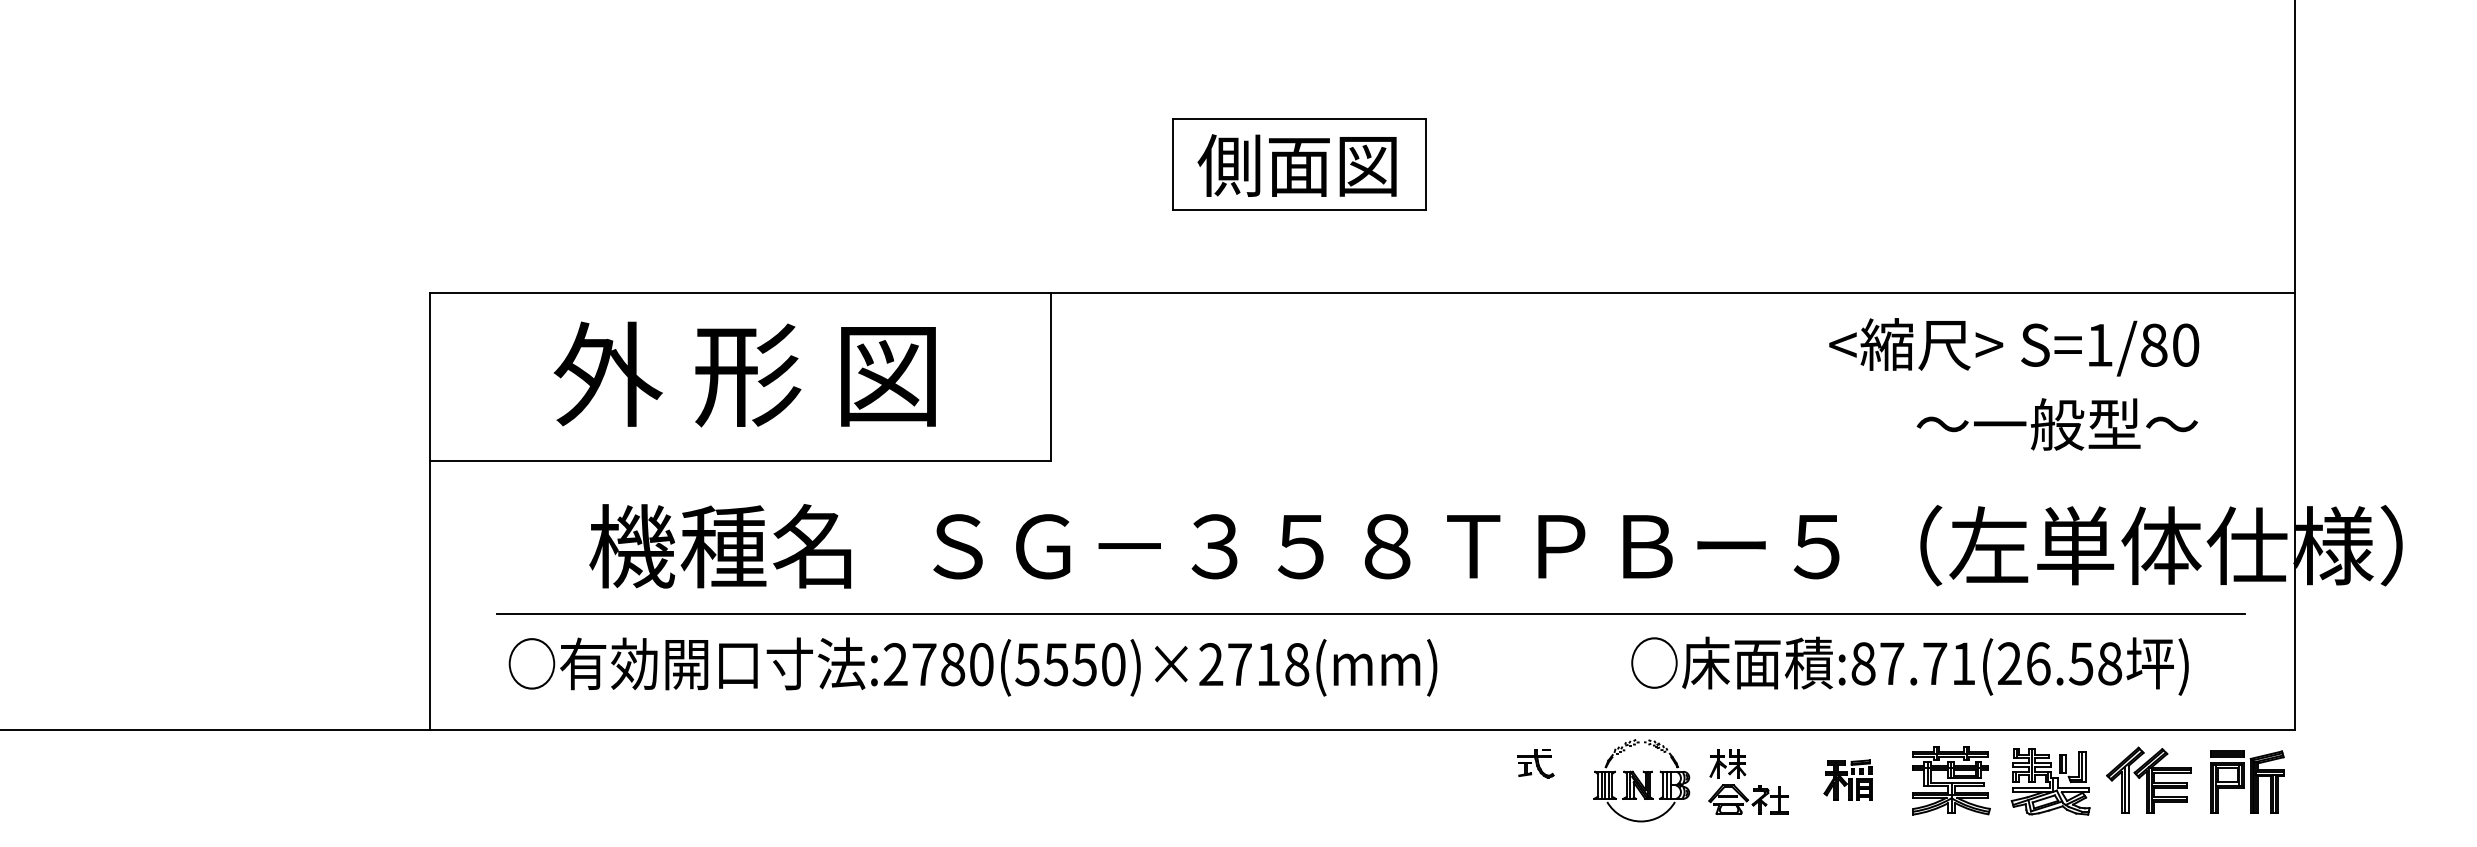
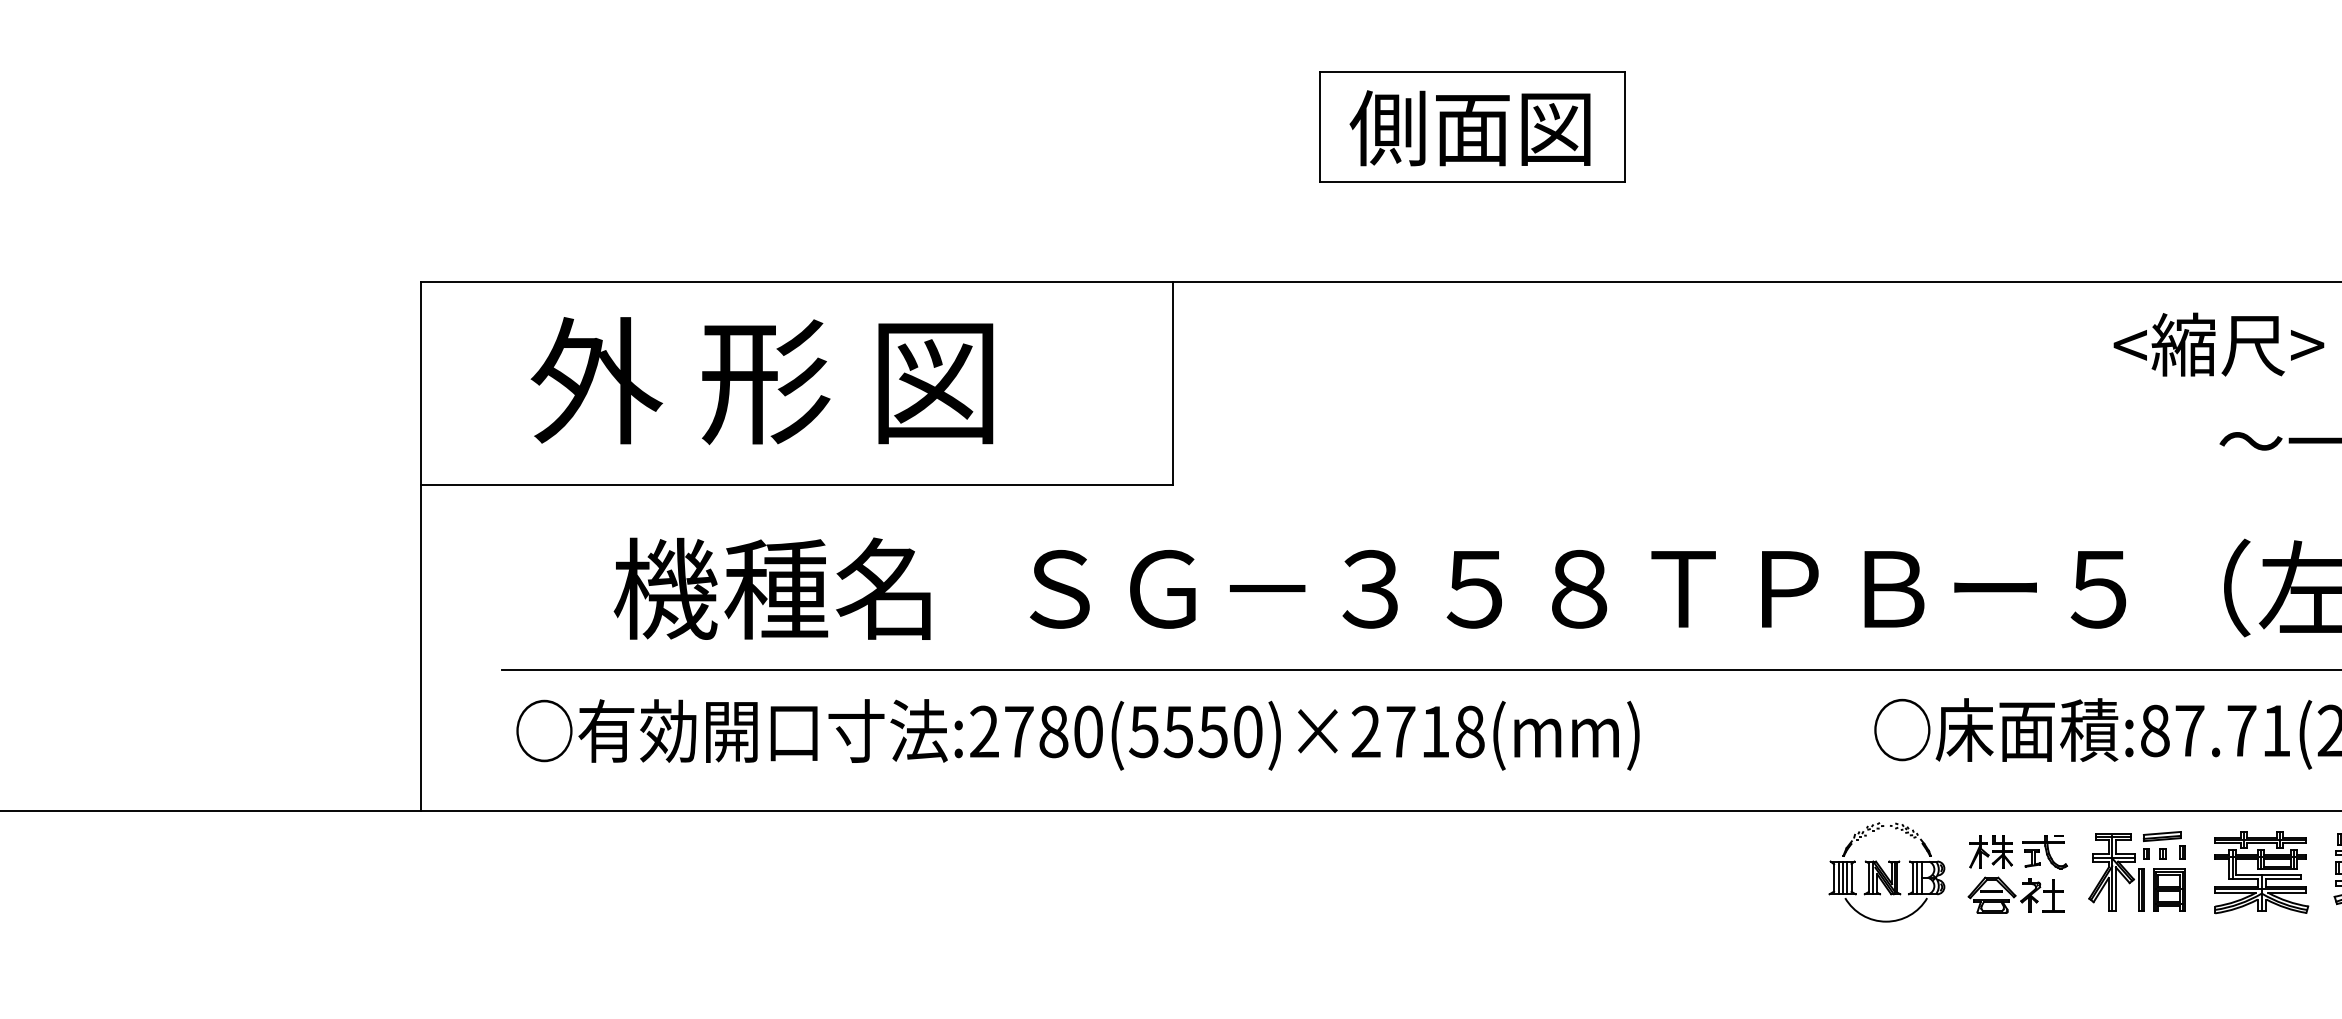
text: (744, 374) -> (761, 380), moved
part: (1535, 763) -> (2045, 851), moved
part: (1847, 779) -> (2135, 870), size x1.67

